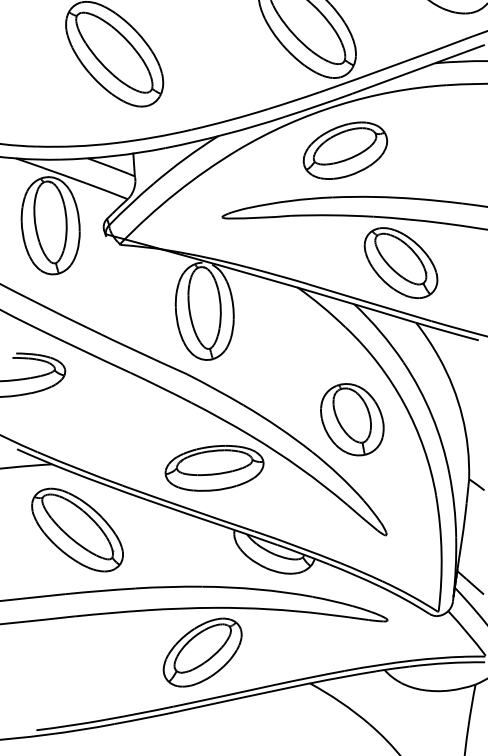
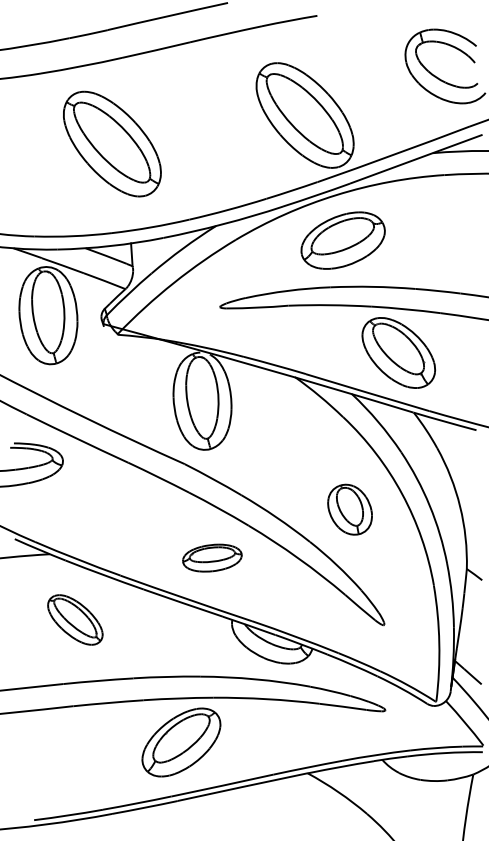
part: (351, 419) -> (349, 509), size x0.7
part: (214, 467) -> (212, 557), size x0.6
part: (77, 529) -> (75, 619), size x0.6
part: (202, 652) -> (181, 742), moved

